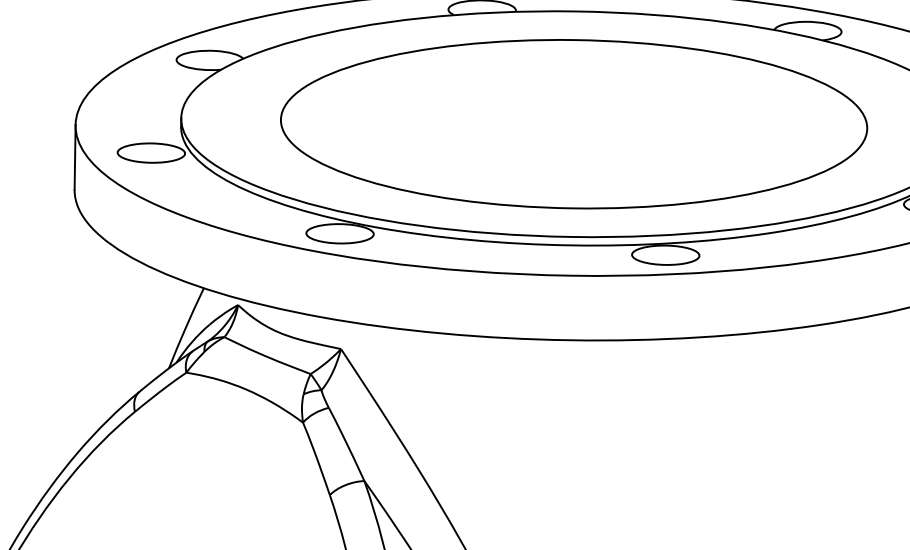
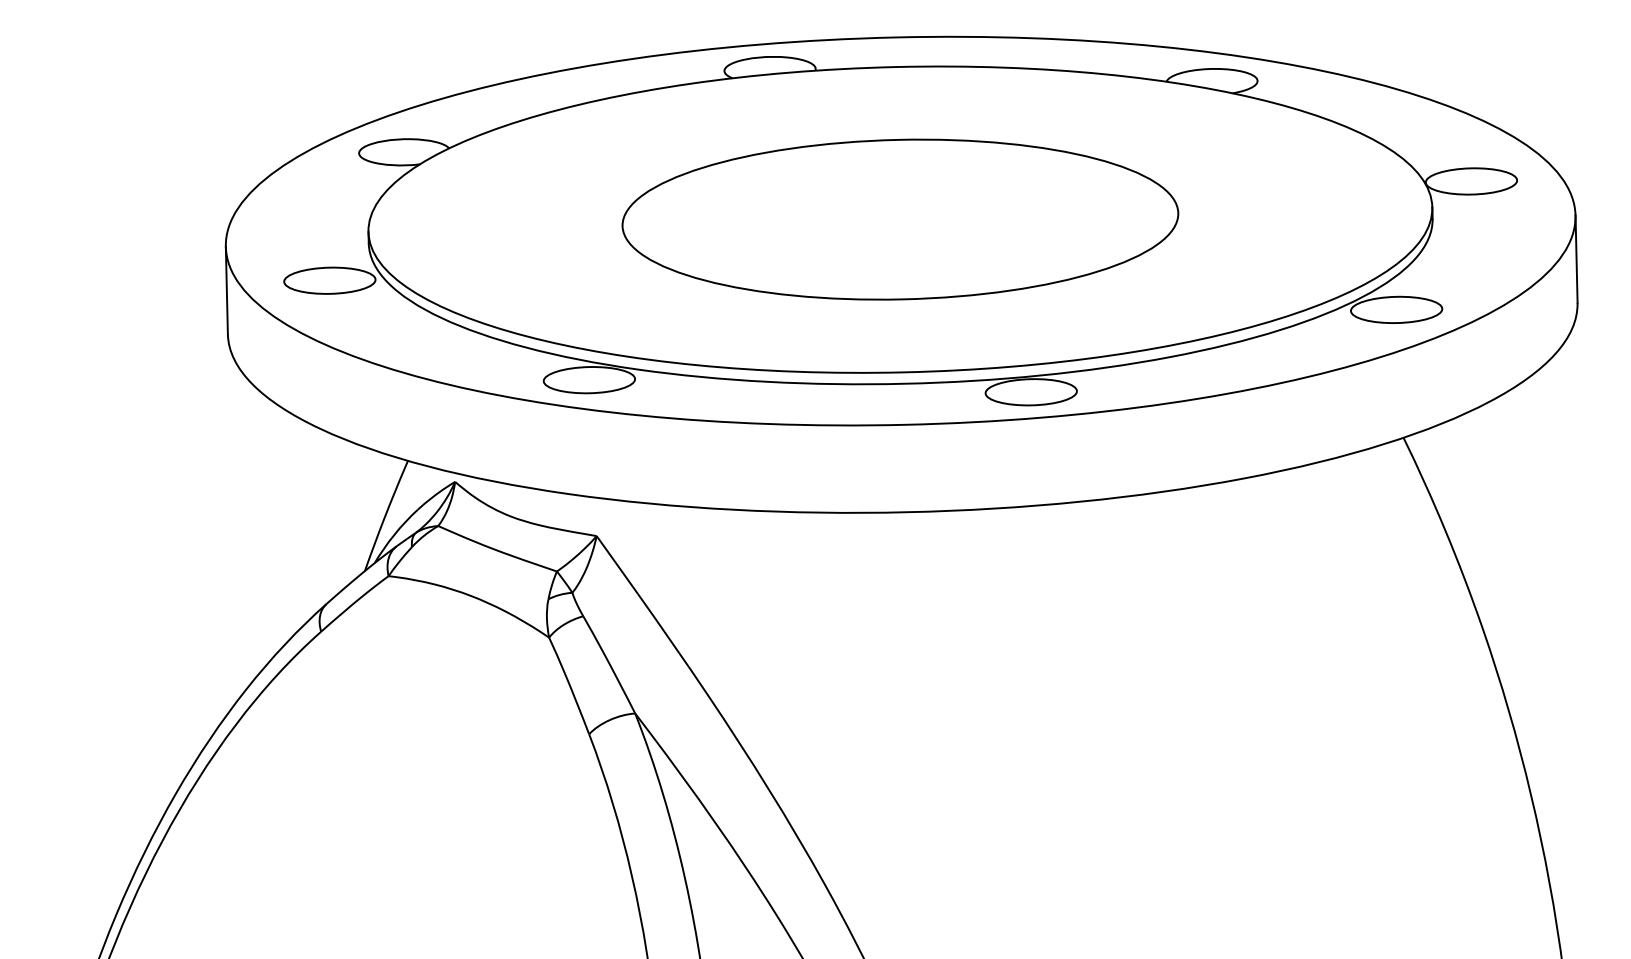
part: (574, 124) -> (900, 219), size x0.7

